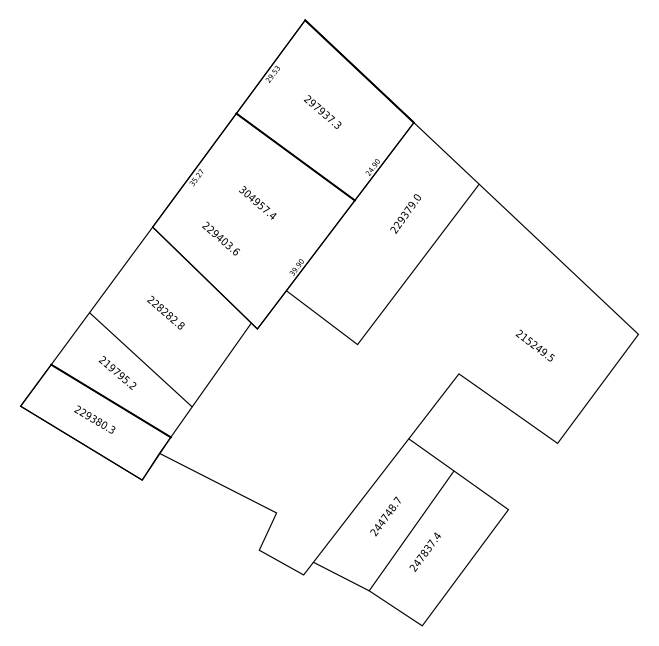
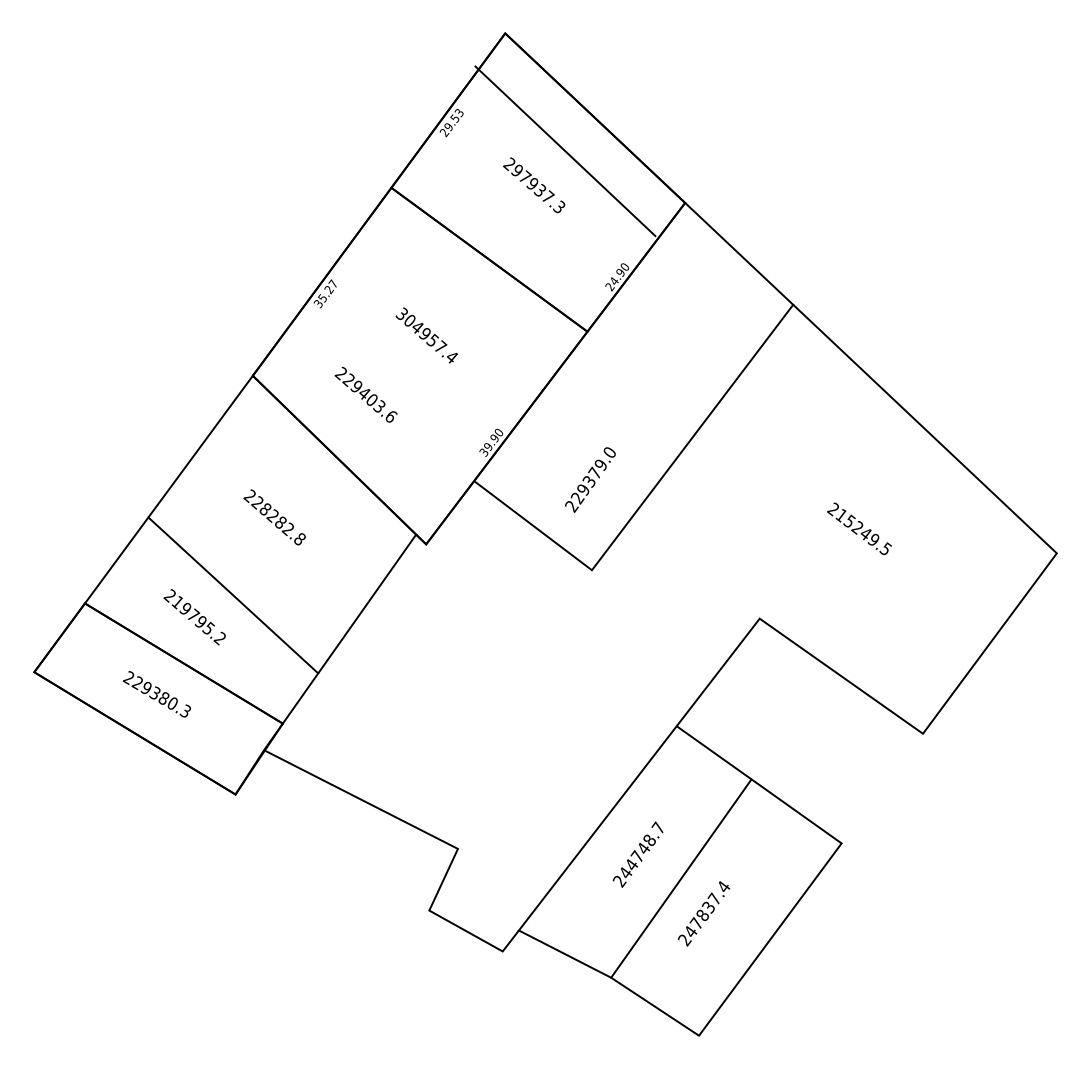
line: (359, 71) -> (565, 151), moved
text: (405, 213) -> (590, 479), moved
text: (534, 345) -> (858, 528), moved

